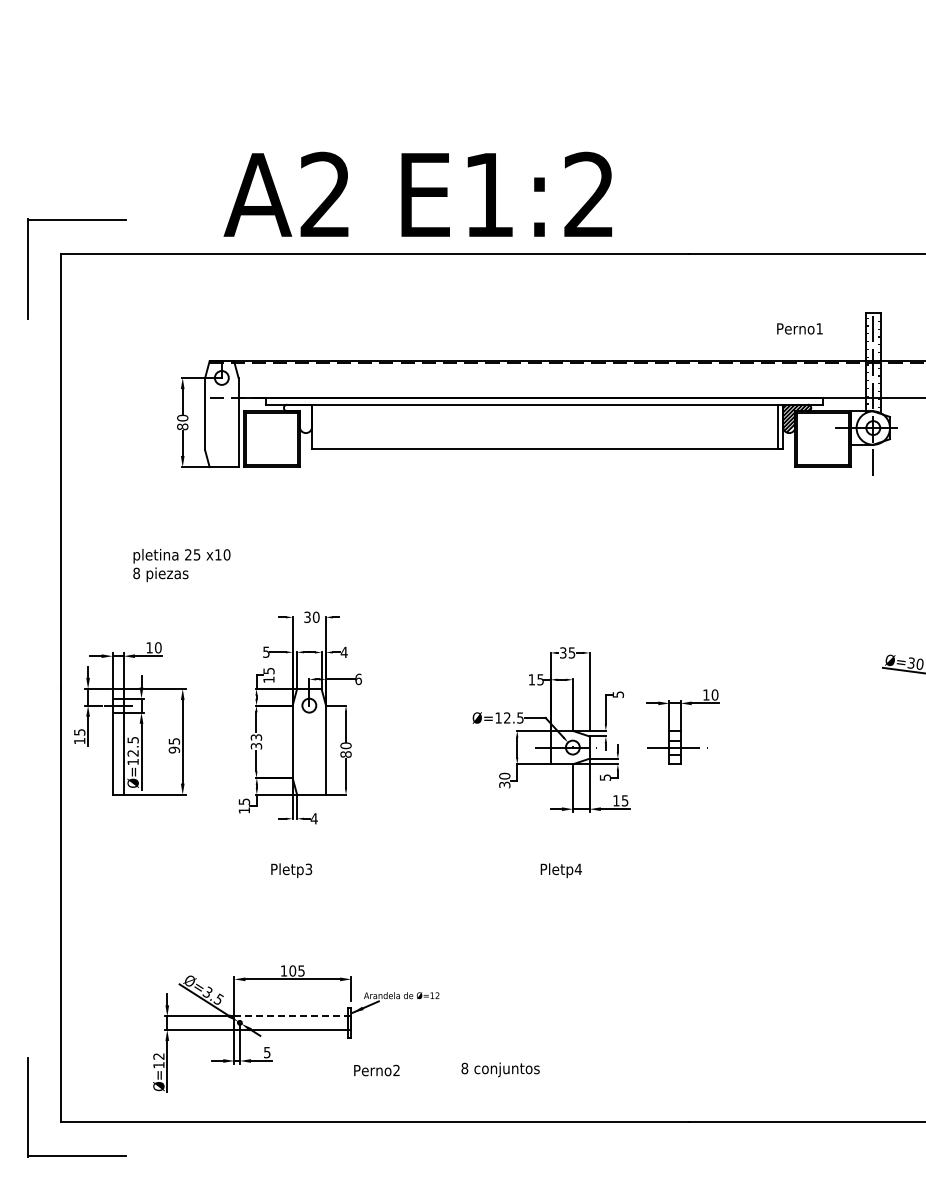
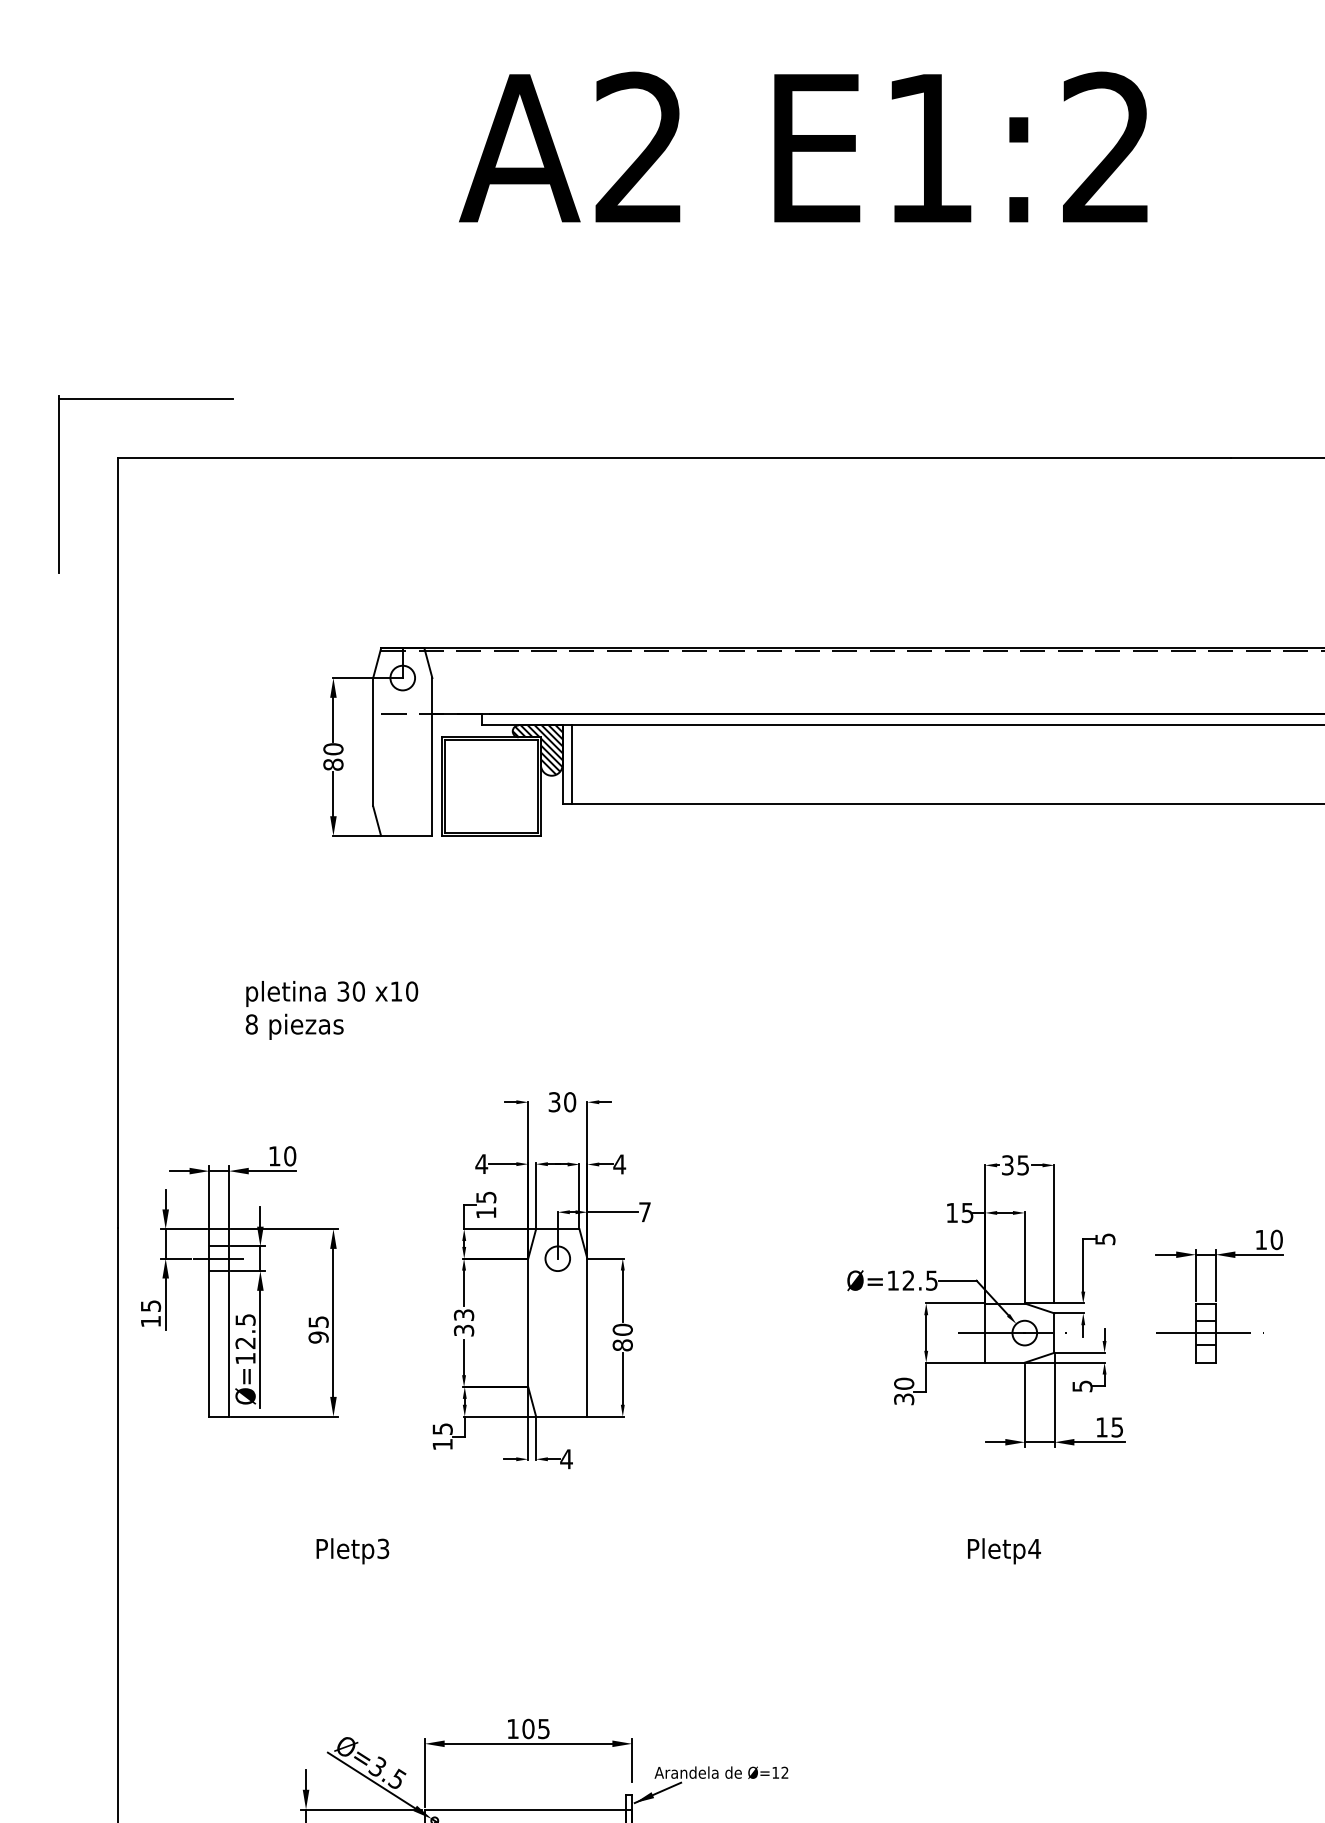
text: (417, 193) -> (802, 145), moved
hatch: (297, 418) -> (536, 749), added
line: (317, 426) -> (572, 764), added
text: (192, 554) -> (350, 990), 25 -> 30
text: (265, 651) -> (480, 1162), 5 -> 4
text: (358, 679) -> (644, 1212), 6 -> 7
text: (291, 870) -> (352, 1550), moved
line: (293, 1016) -> (529, 1809), dashed -> solid

